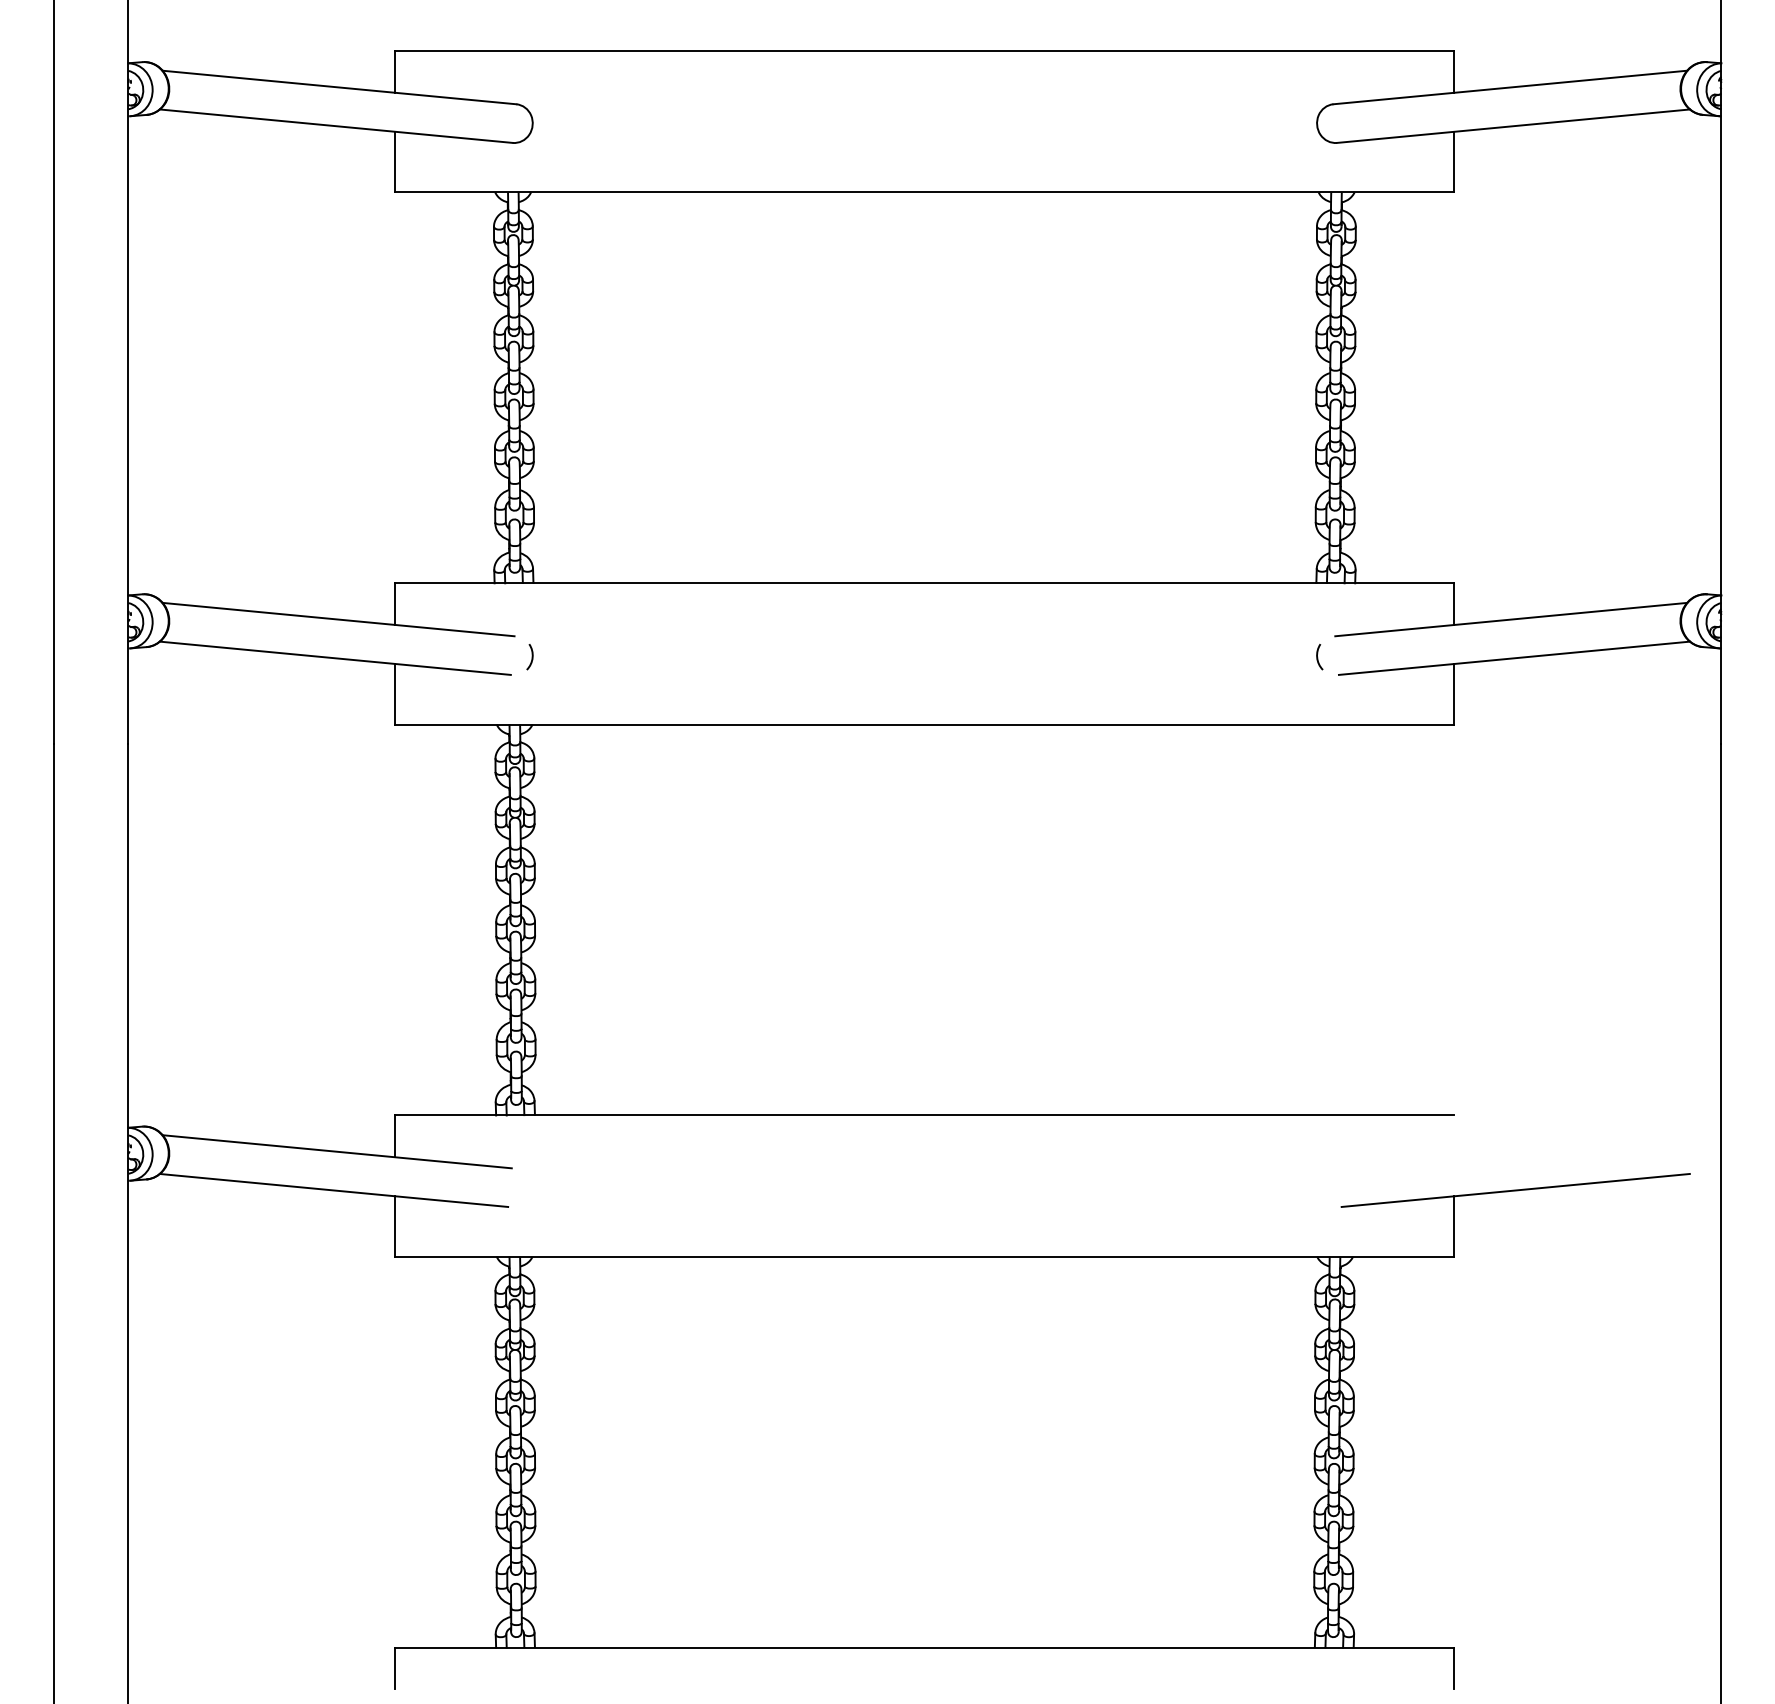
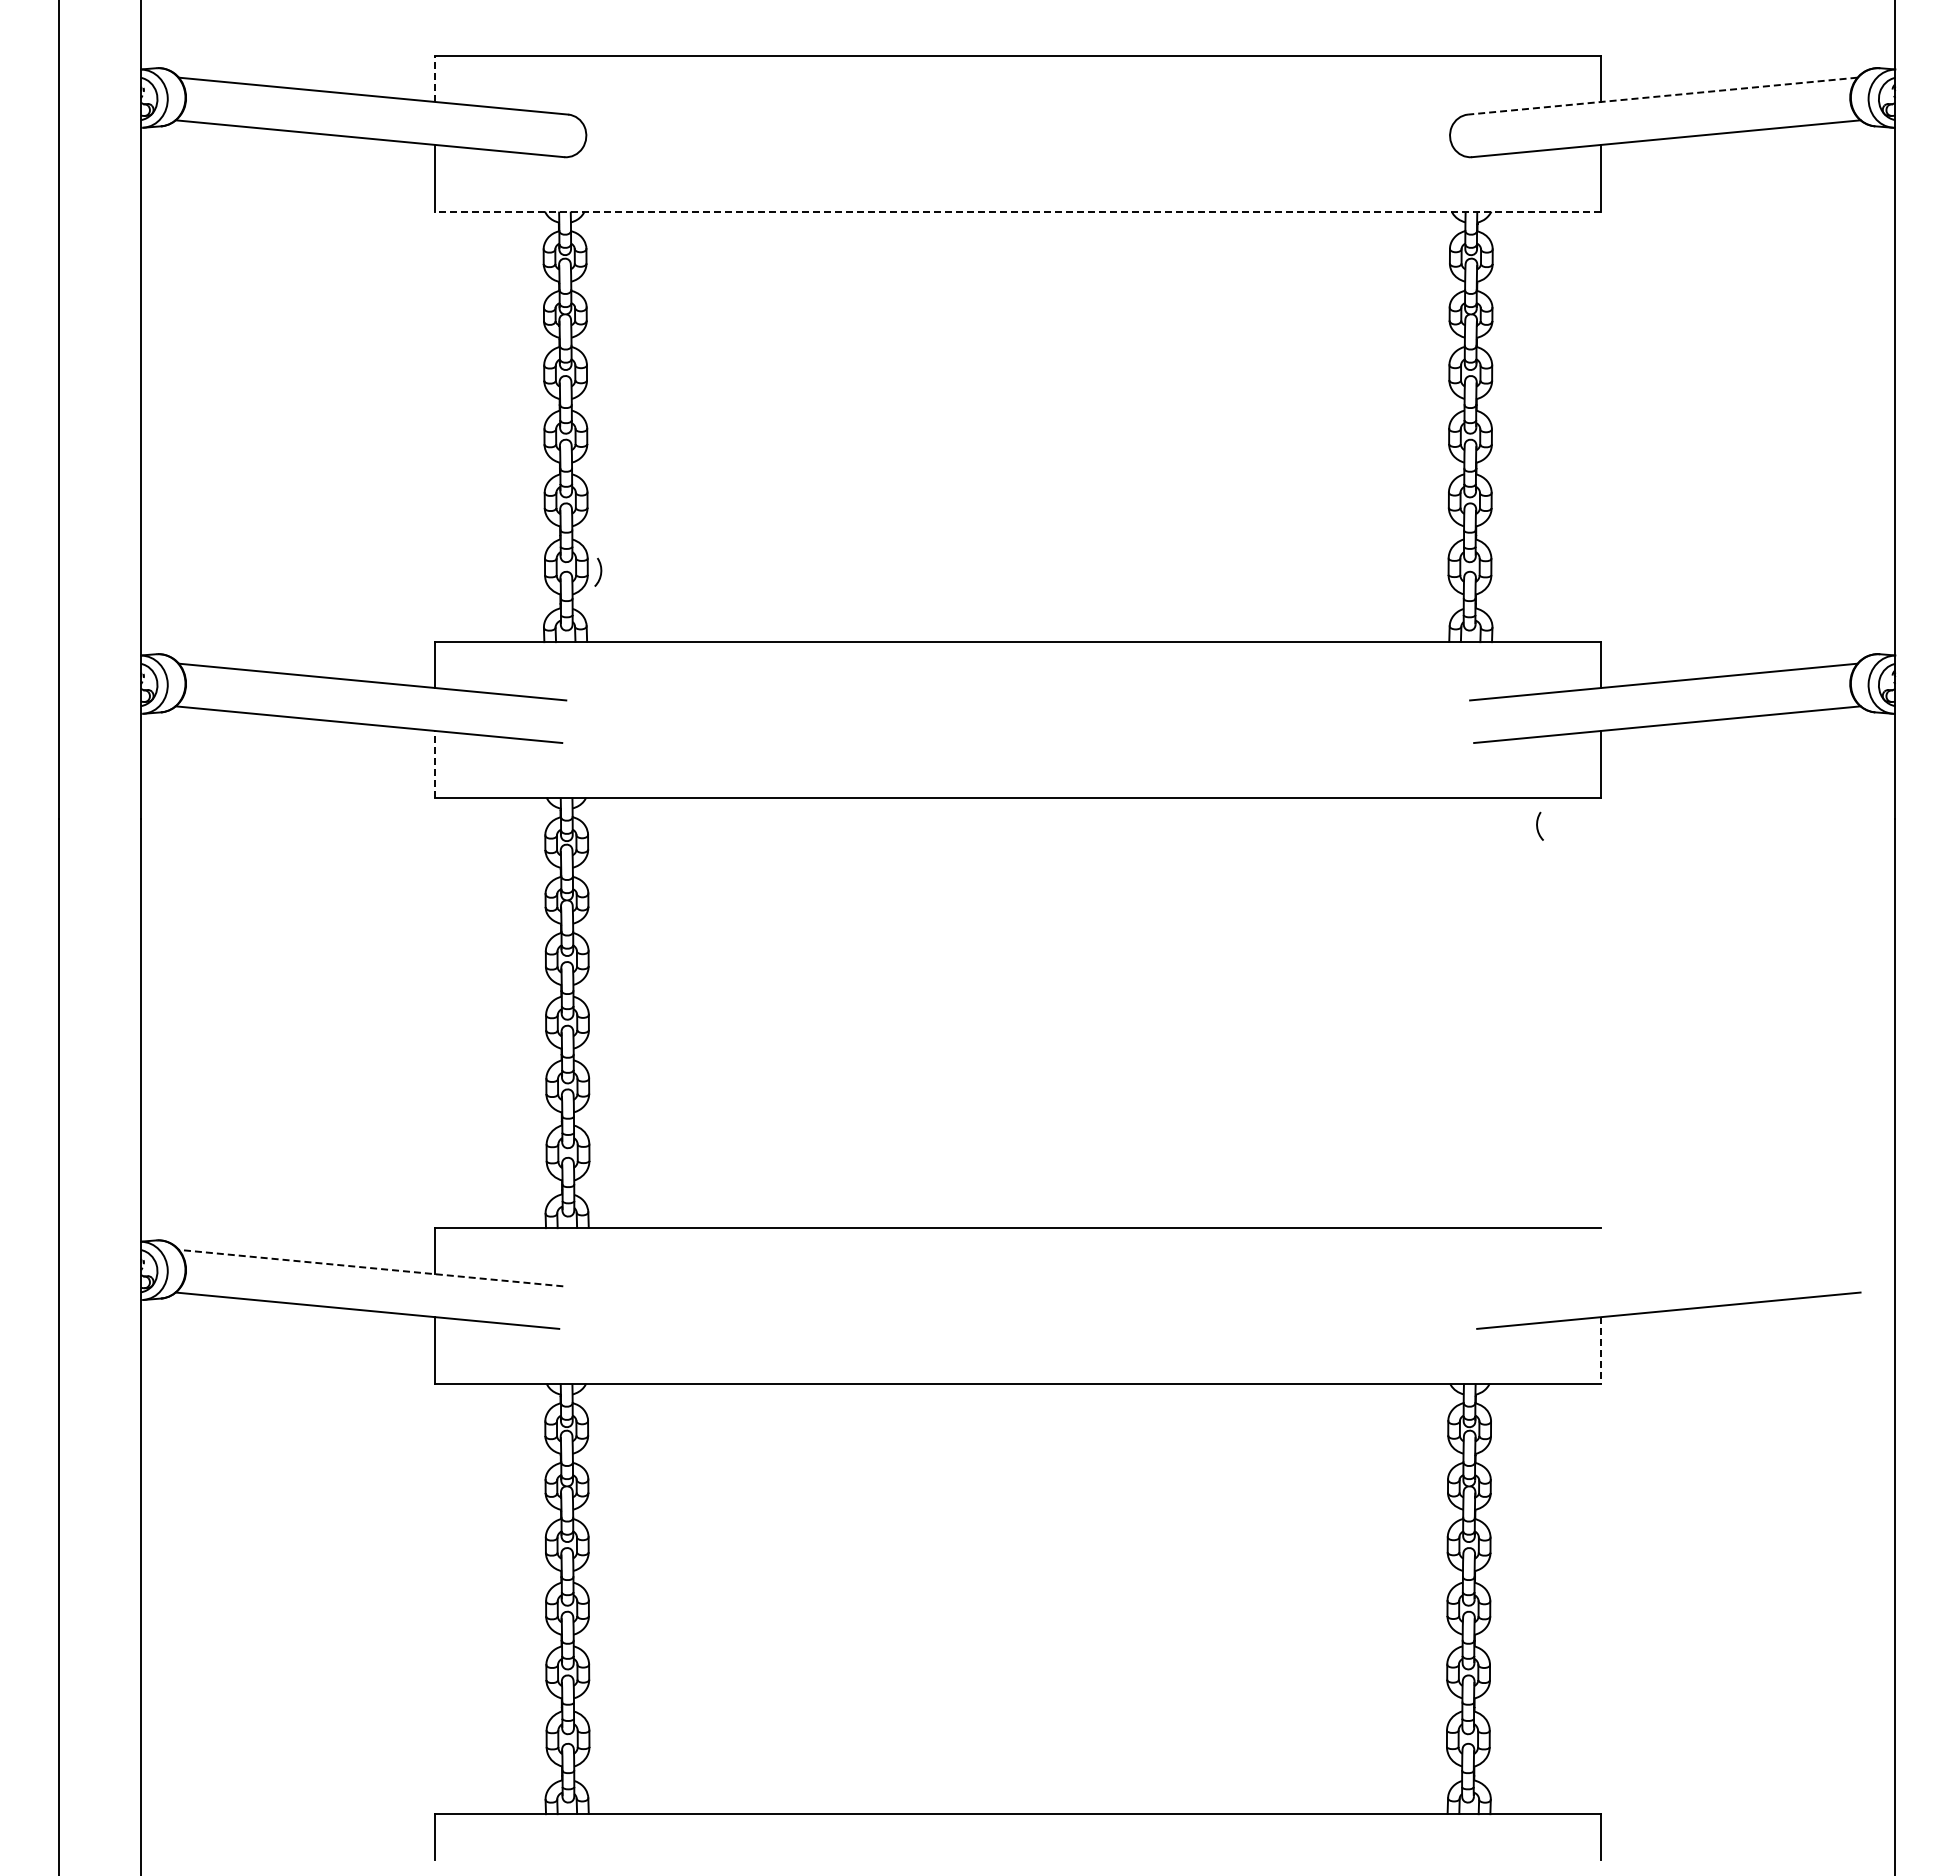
line: (395, 72) -> (435, 79), solid -> dashed
line: (1510, 87) -> (1662, 96), solid -> dashed
line: (924, 192) -> (1017, 211), solid -> dashed
curve: (531, 656) -> (600, 571), moved
curve: (1318, 657) -> (1538, 826), moved
line: (395, 693) -> (435, 763), solid -> dashed
line: (336, 1152) -> (370, 1268), solid -> dashed
line: (1454, 1226) -> (1601, 1350), solid -> dashed

